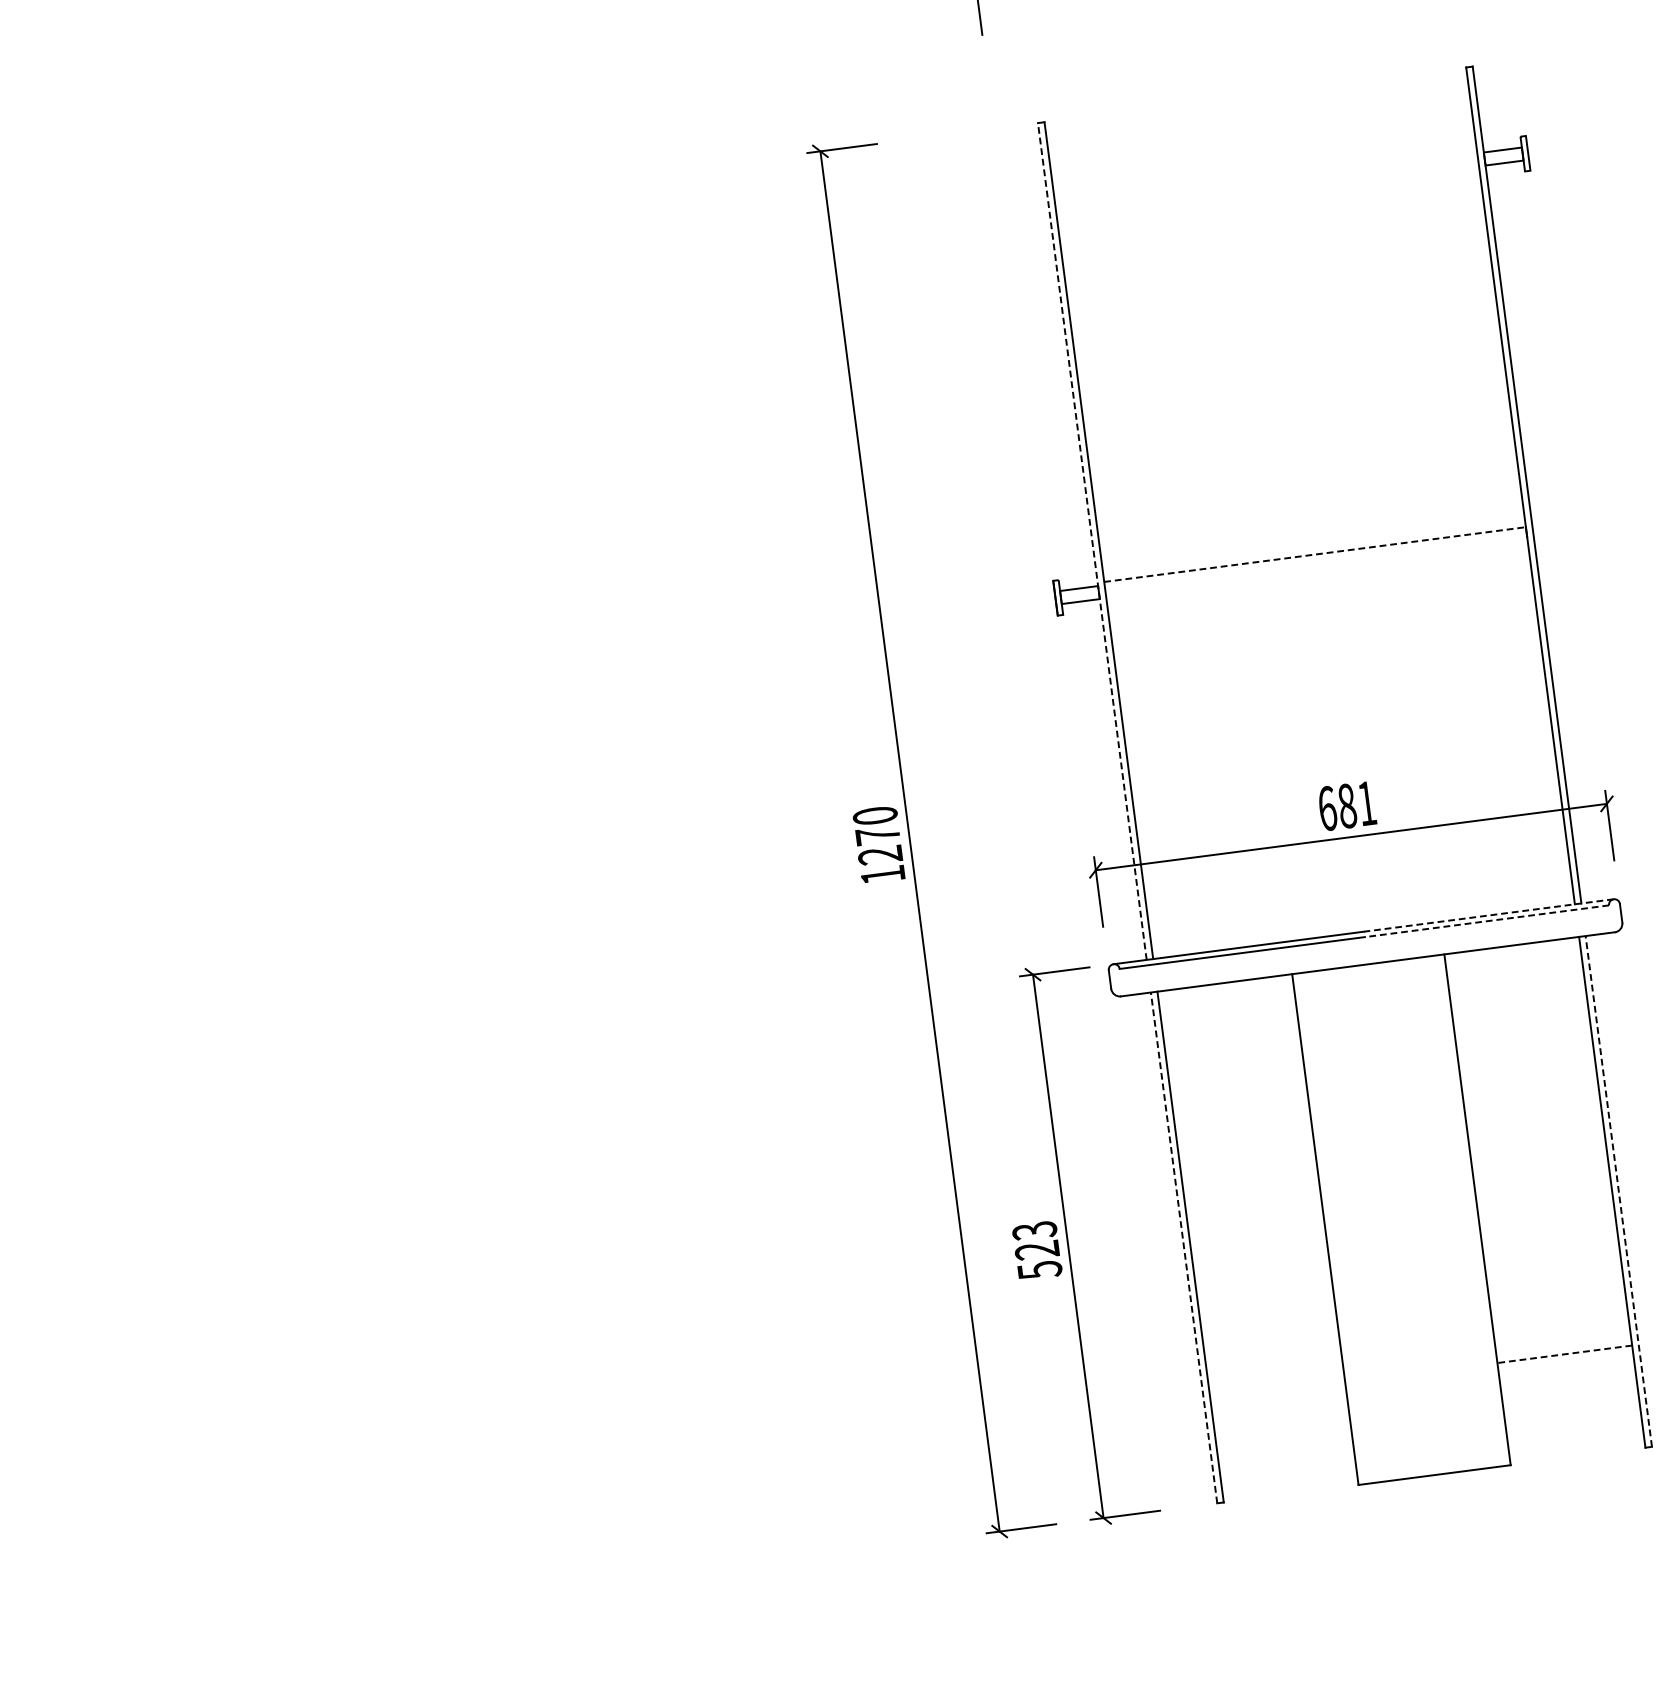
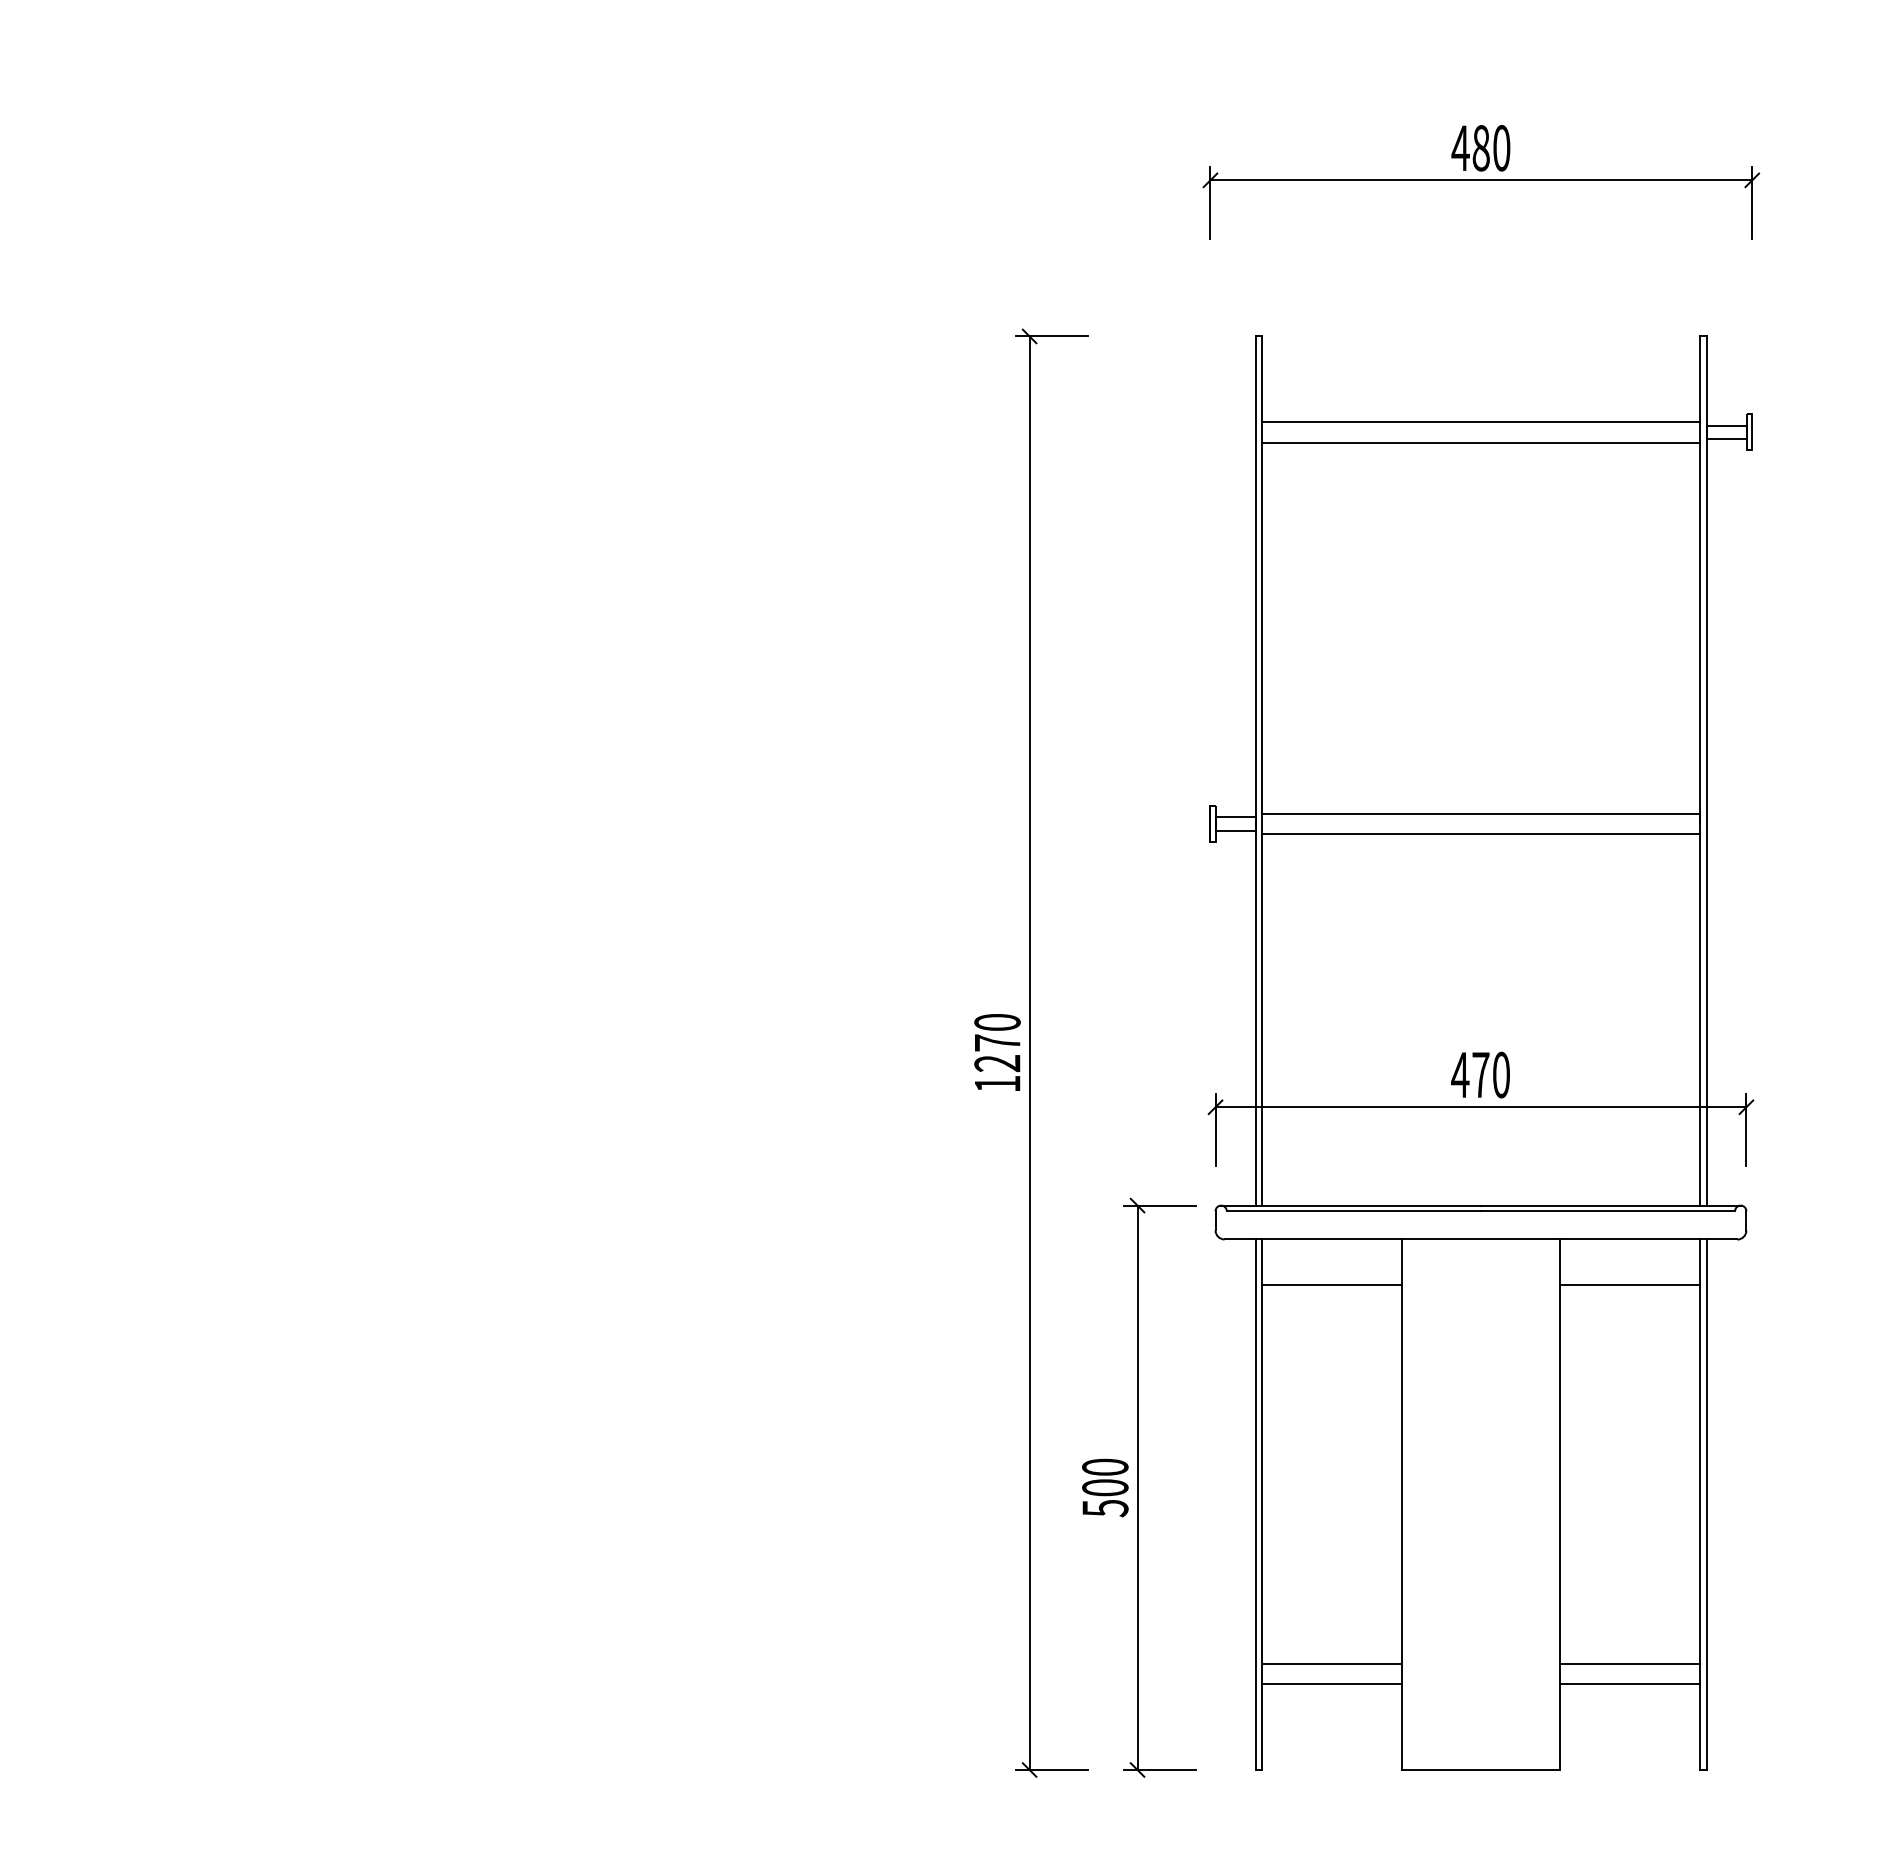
line: (1266, 177) -> (1481, 422), added
line: (1268, 196) -> (1481, 442), added
line: (1092, 541) -> (1255, 771), dashed -> solid
line: (1315, 554) -> (1481, 813), dashed -> solid
line: (1317, 574) -> (1481, 834), added
text: (1346, 805) -> (1480, 1074), 681 -> 470
line: (1489, 915) -> (1611, 1205), dashed -> solid
line: (1487, 921) -> (1608, 1211), dashed -> solid
line: (1517, 989) -> (1630, 1284), added
line: (1230, 1026) -> (1332, 1284), added
line: (1619, 1191) -> (1707, 1504), dashed -> solid
text: (1036, 1240) -> (1105, 1477), 523 -> 500
line: (1183, 1247) -> (1255, 1504), dashed -> solid
line: (1564, 1353) -> (1630, 1663), dashed -> solid
line: (1567, 1374) -> (1630, 1684), added
line: (1277, 1391) -> (1332, 1663), added
line: (1280, 1411) -> (1332, 1684), added

